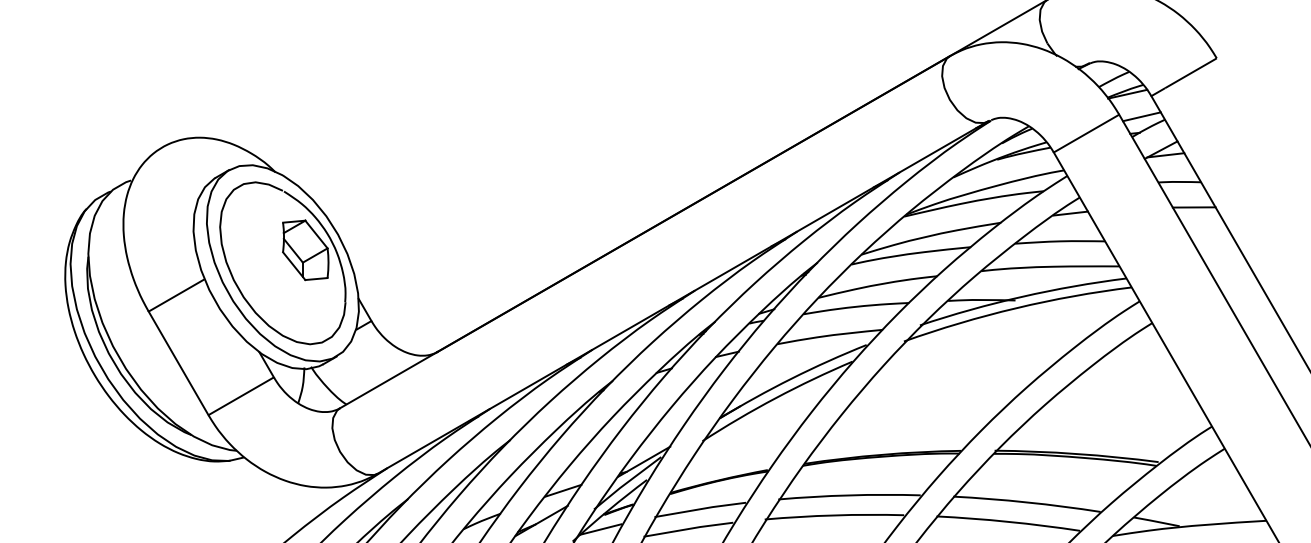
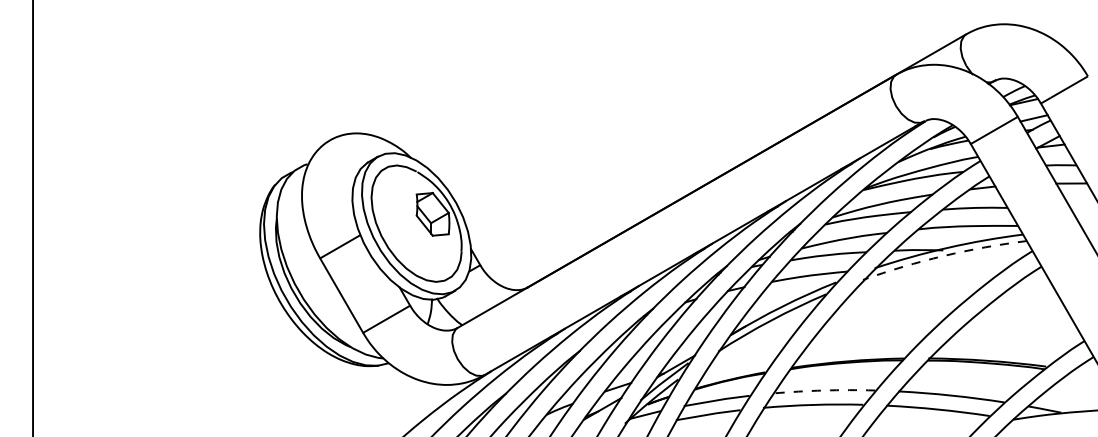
arc: (1015, 307) -> (943, 255), solid -> dashed
arc: (848, 495) -> (823, 390), solid -> dashed

